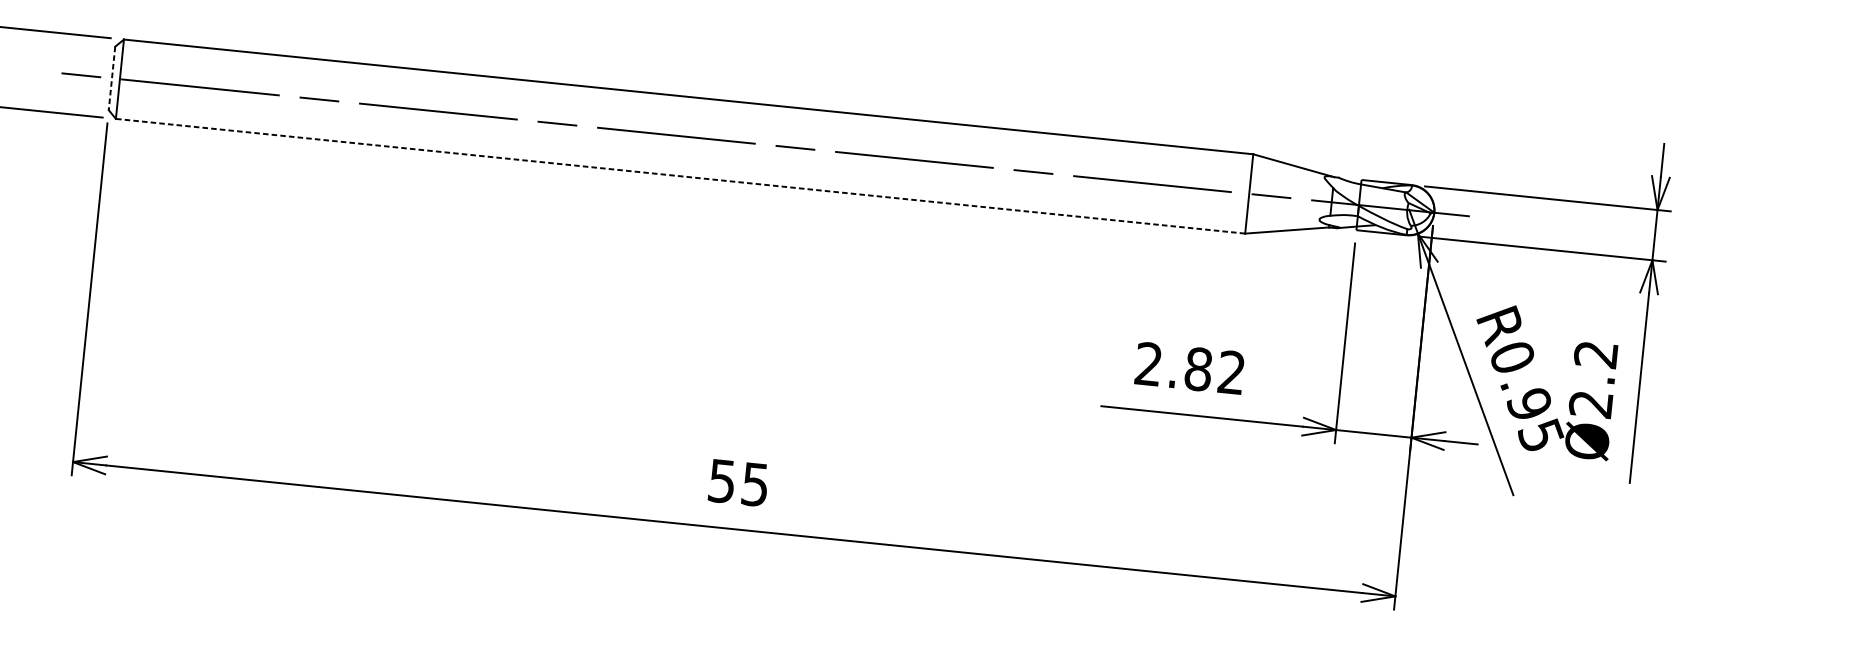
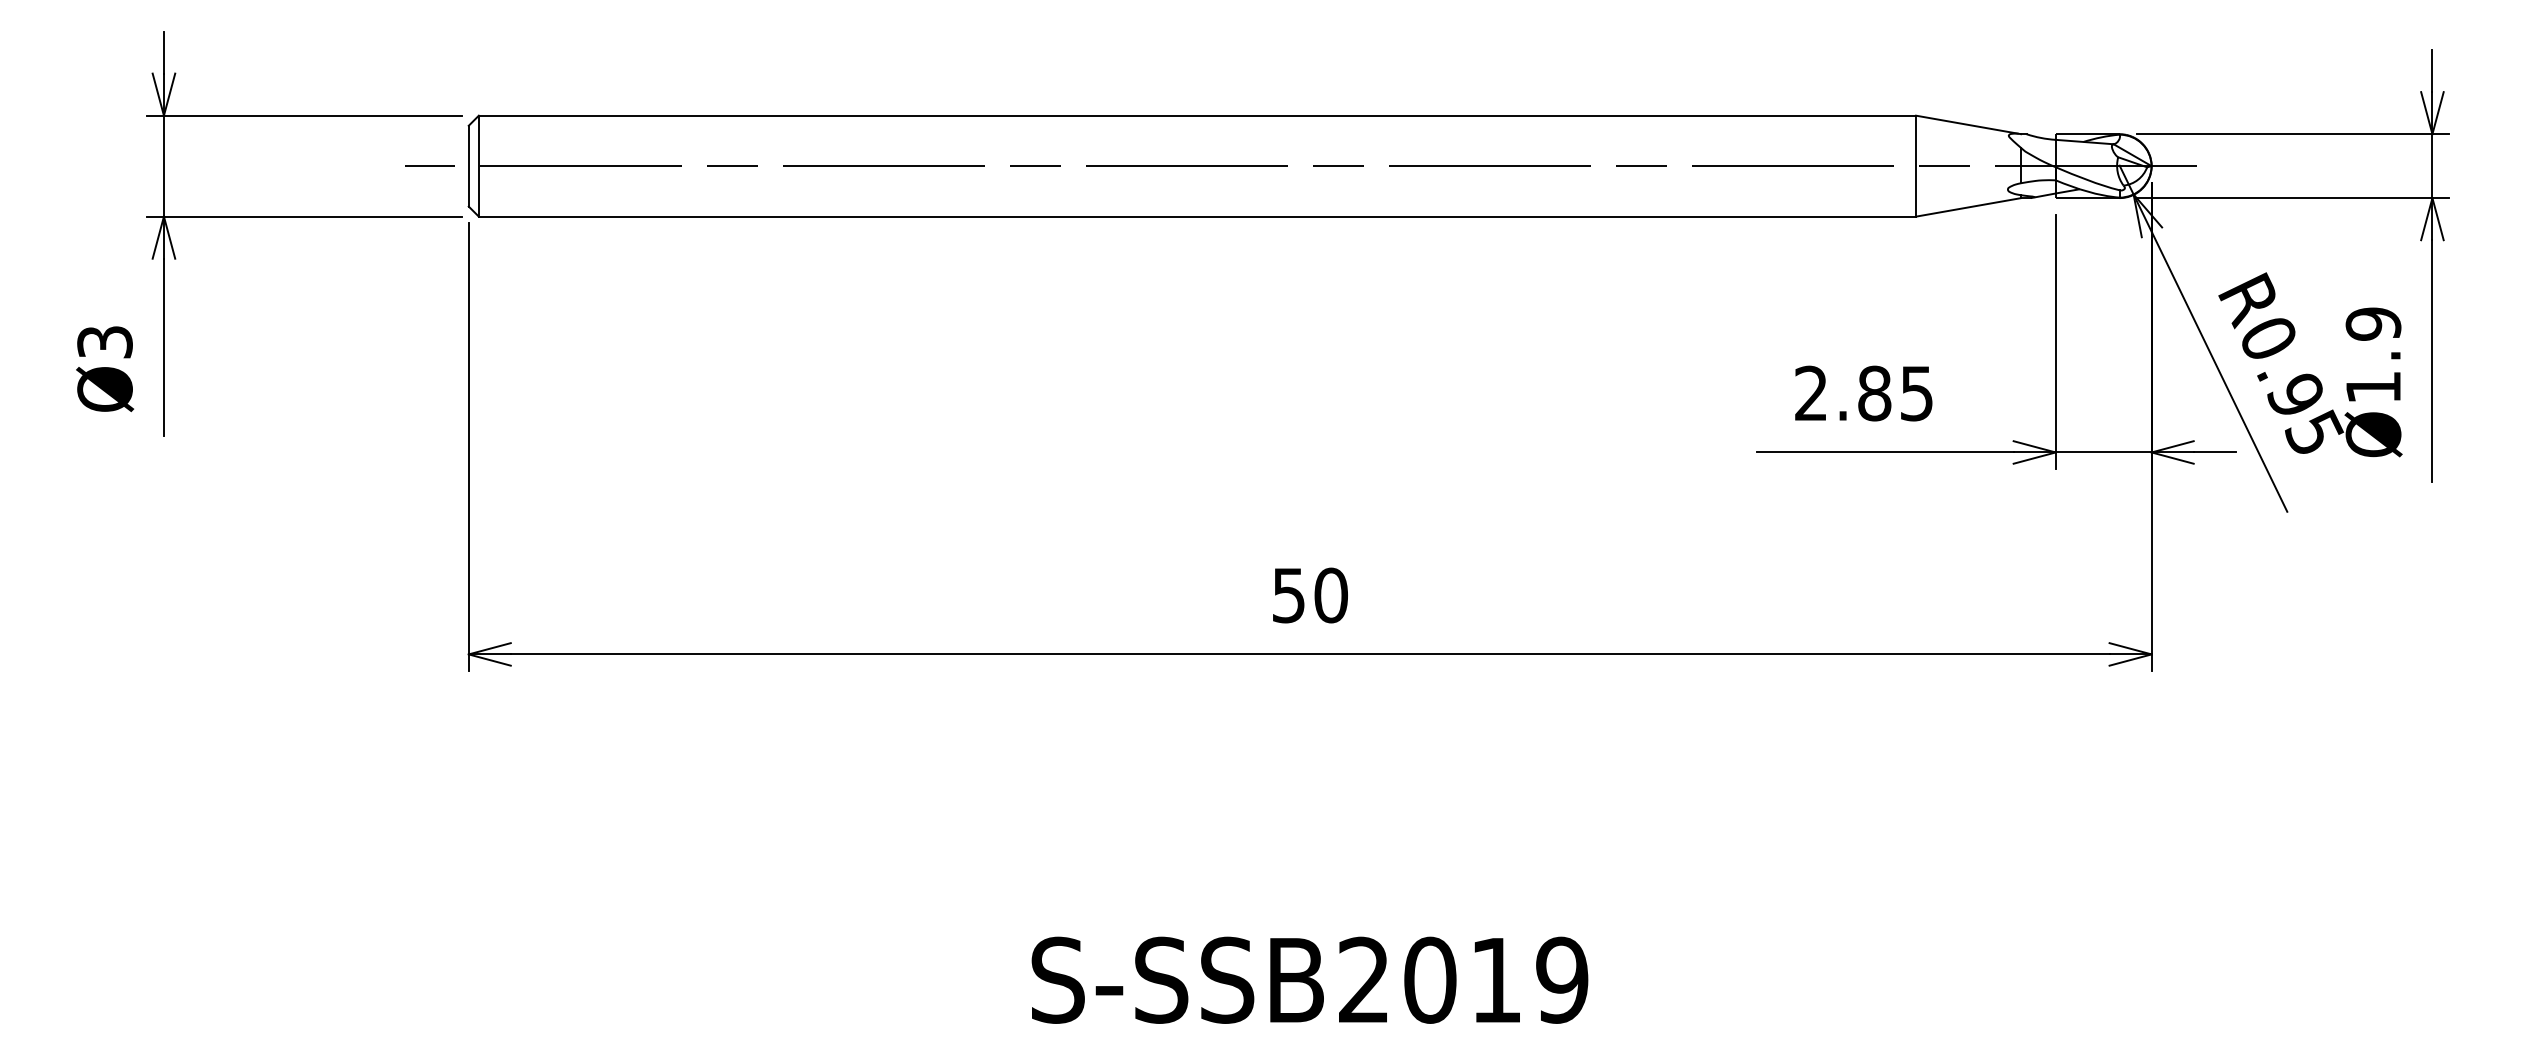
line: (111, 78) -> (468, 166), dashed -> solid
line: (680, 176) -> (1197, 216), dashed -> solid
text: (1231, 372) -> (1916, 393), 2.82 -> 2.85
text: (1593, 379) -> (2373, 355), Ø2.2 -> Ø1.9
text: (754, 484) -> (1330, 595), 55 -> 50

